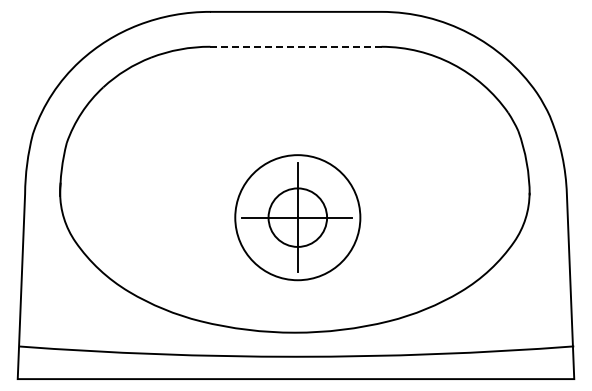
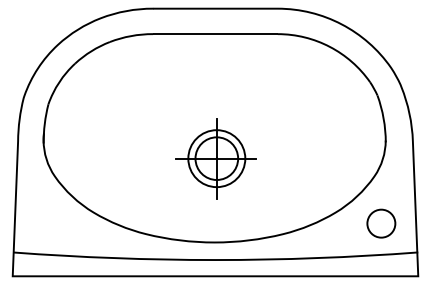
line: (295, 46) -> (215, 33), dashed -> solid
circle: (297, 217) -> (216, 158), size x0.62
circle: (523, 306) -> (381, 223), added

